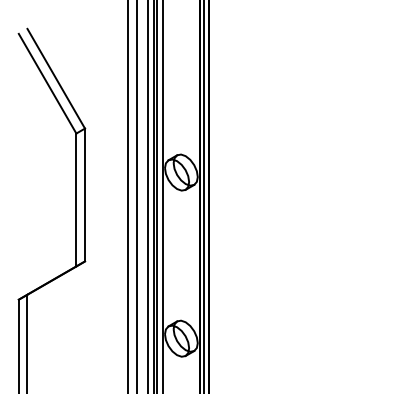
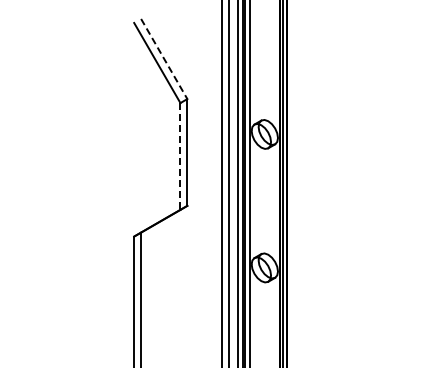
line: (56, 79) -> (164, 59), solid -> dashed
line: (76, 200) -> (180, 156), solid -> dashed

